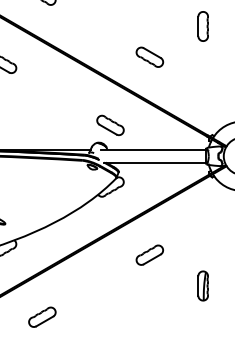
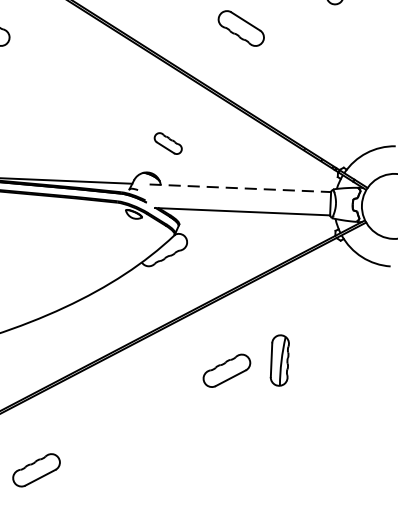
part: (110, 125) -> (168, 143), size x0.6
line: (153, 149) -> (240, 188), solid -> dashed
part: (202, 285) -> (278, 359), moved

